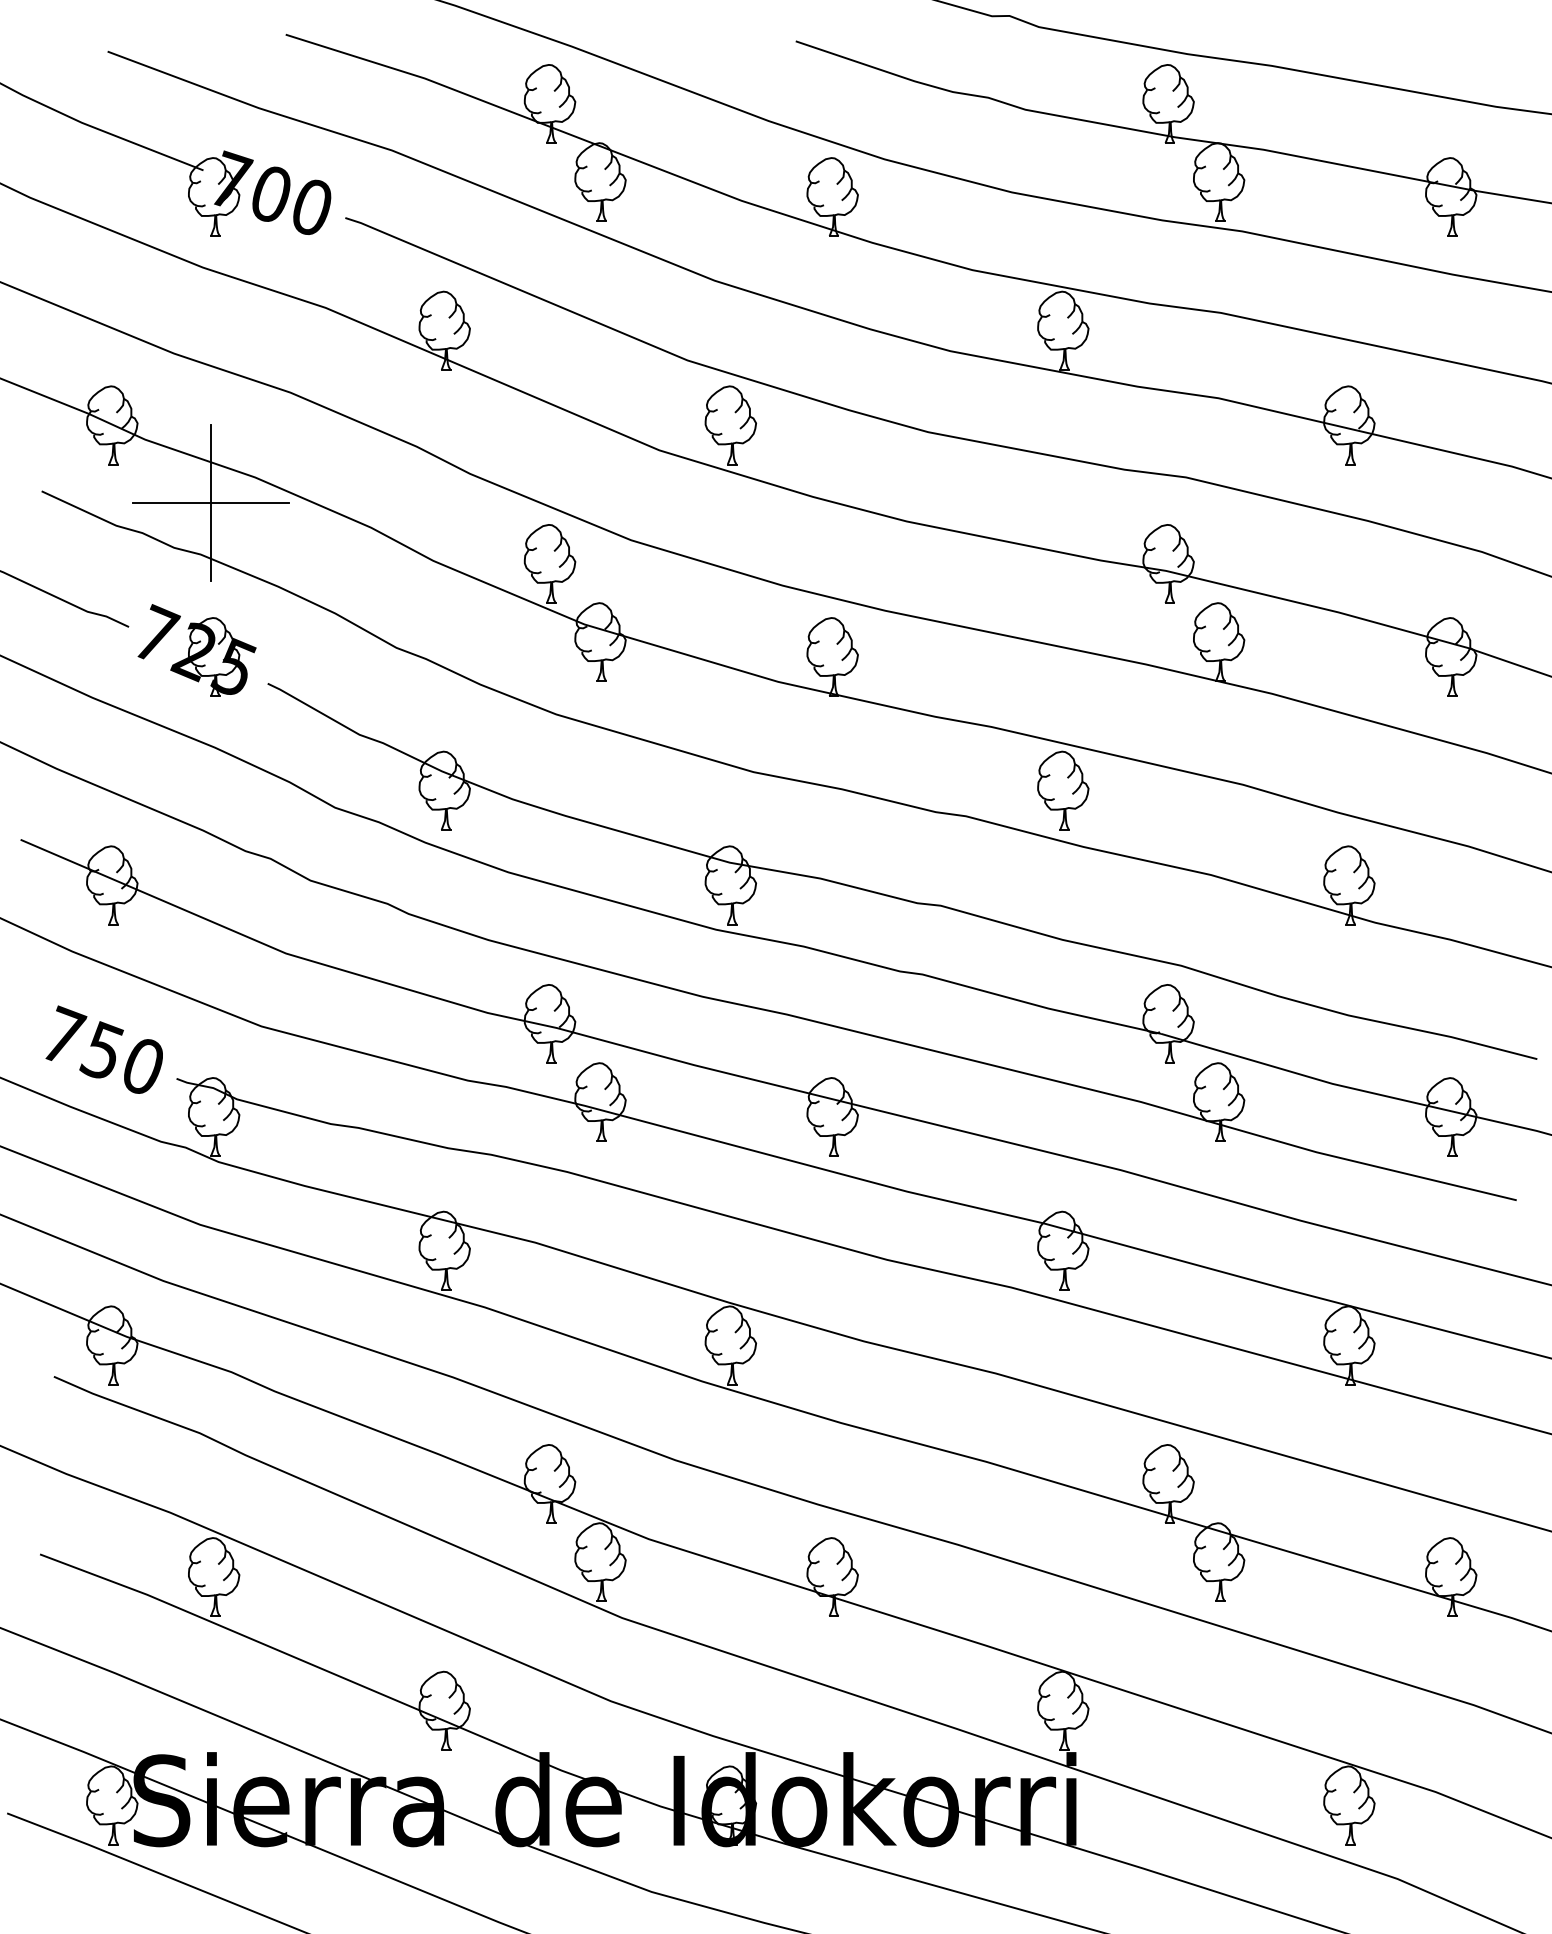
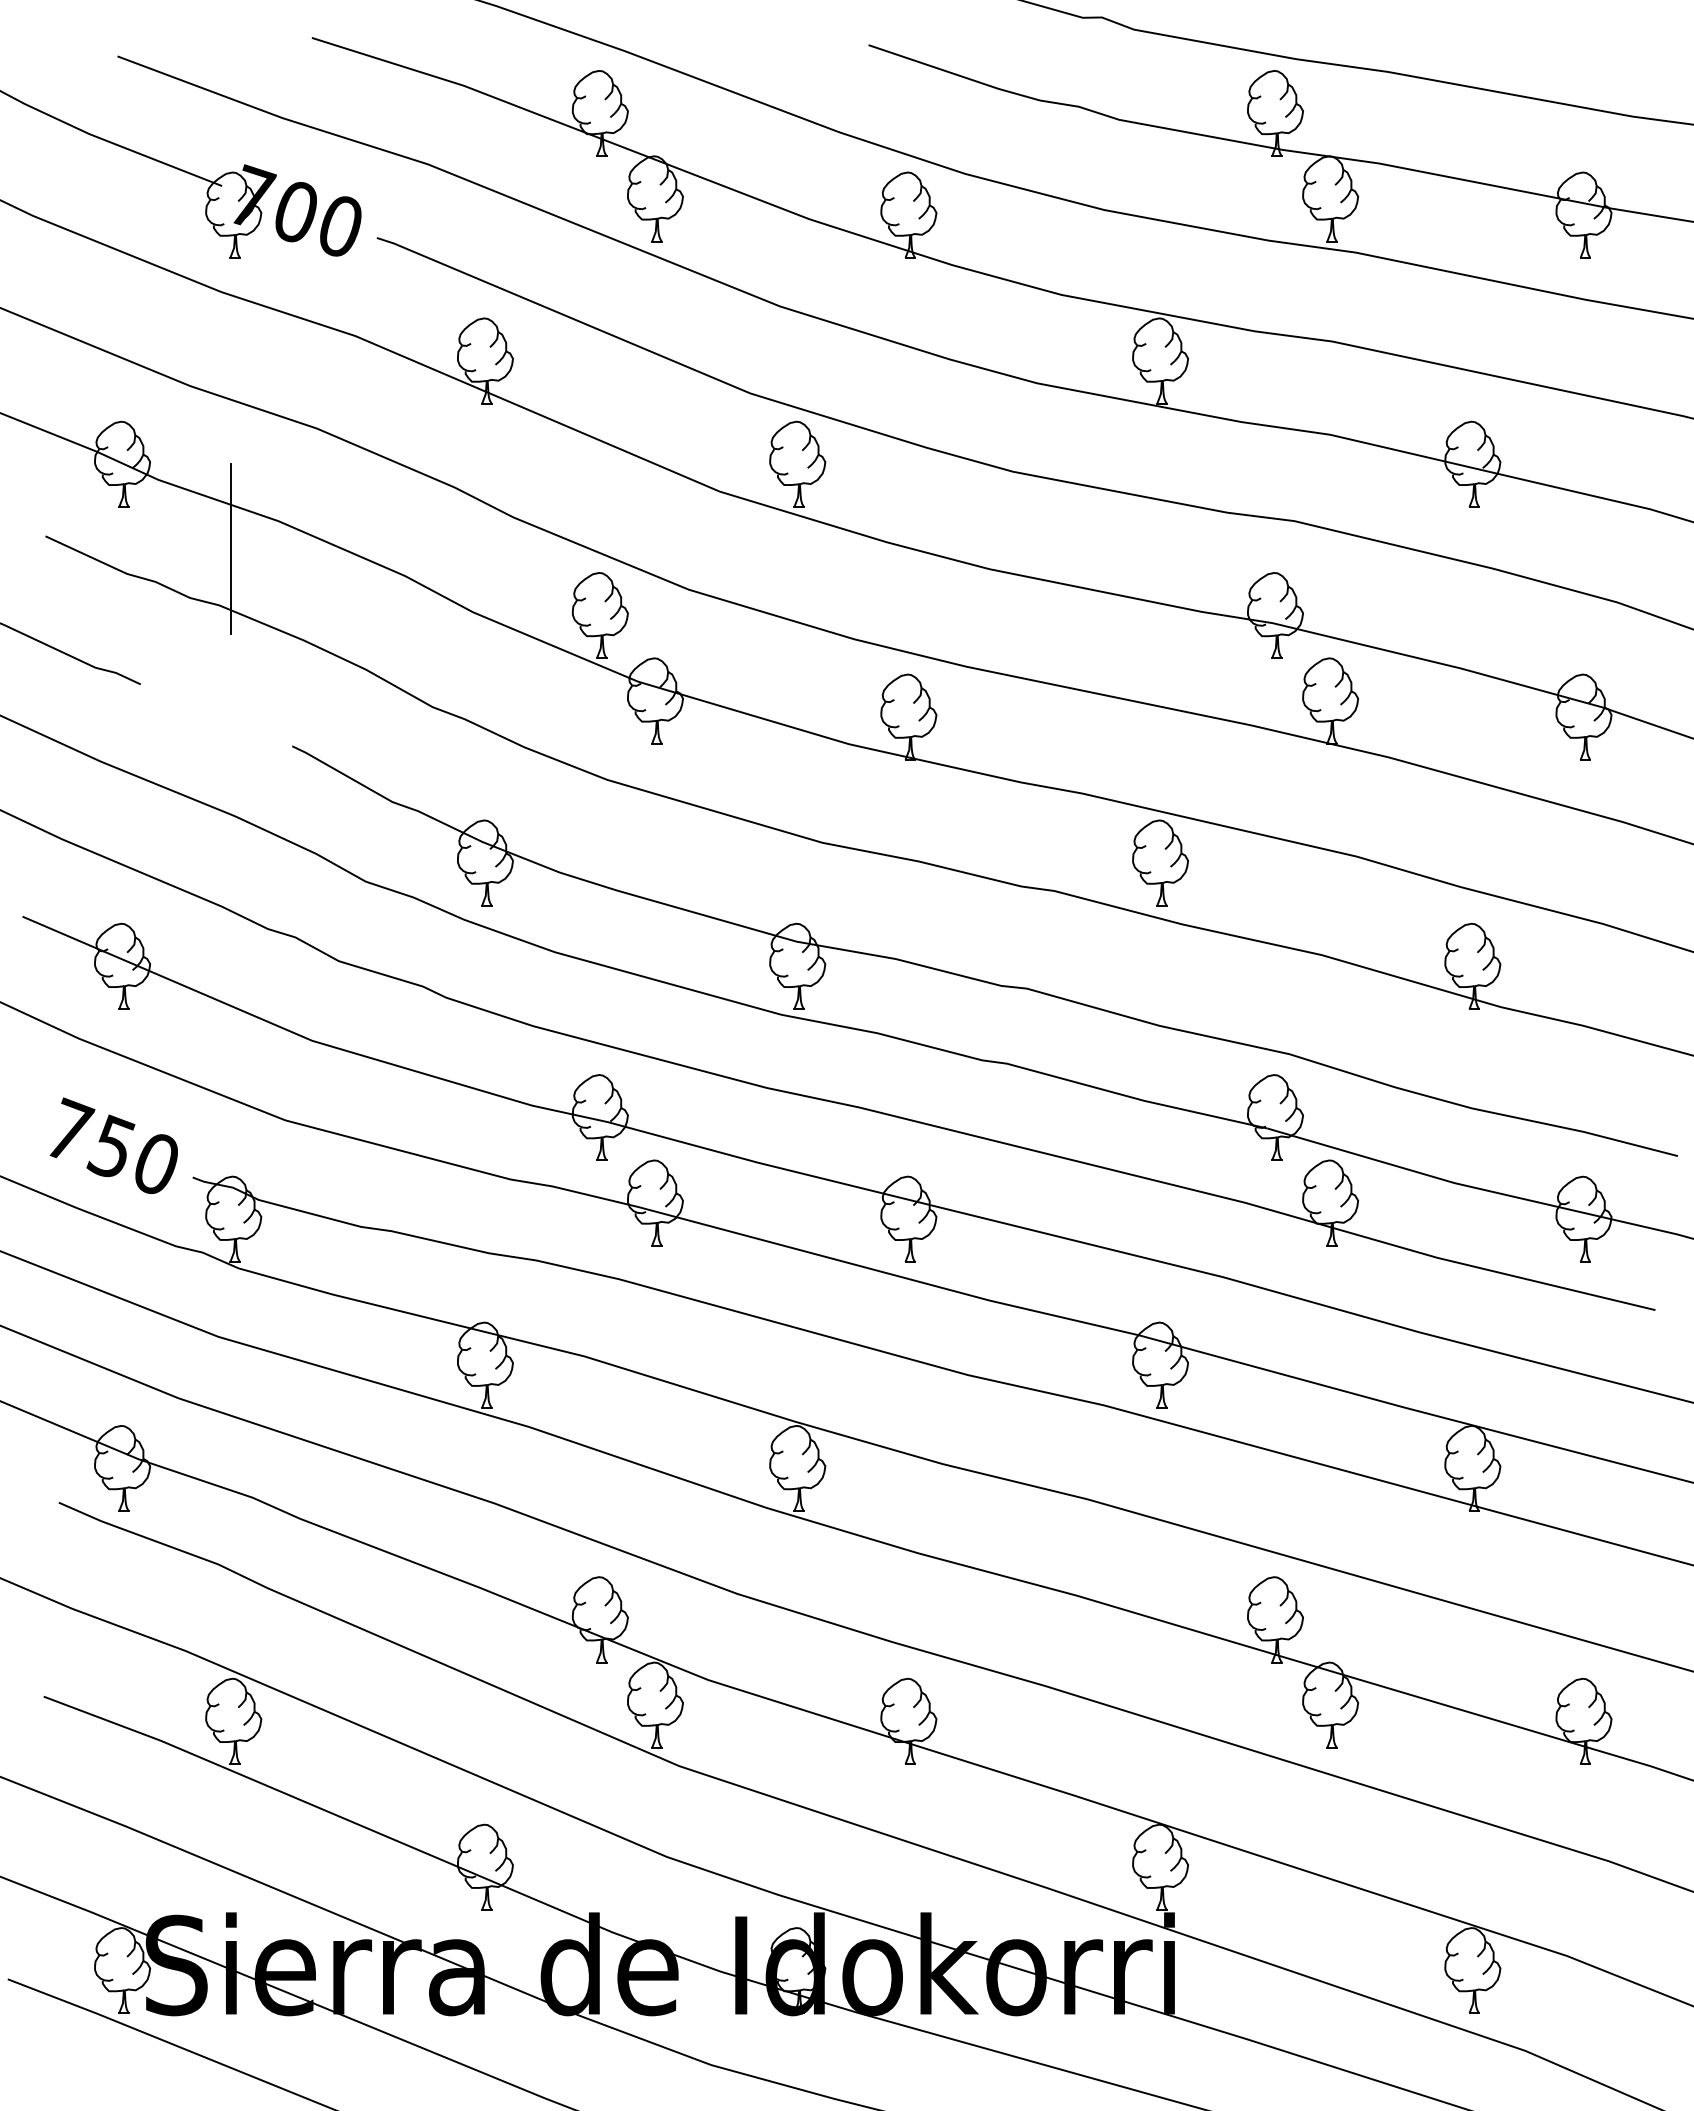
line: (211, 502) -> (230, 548), removed
part: (197, 649) -> (215, 709), removed

